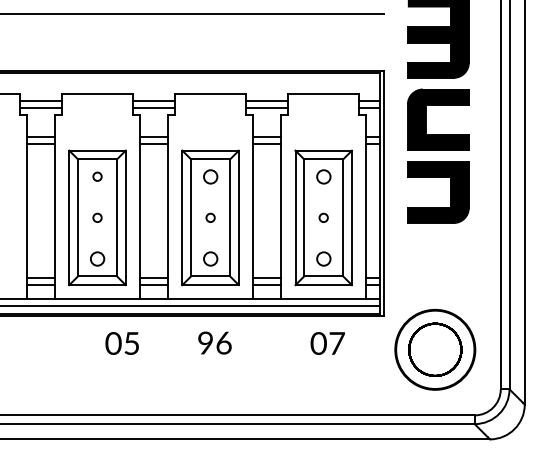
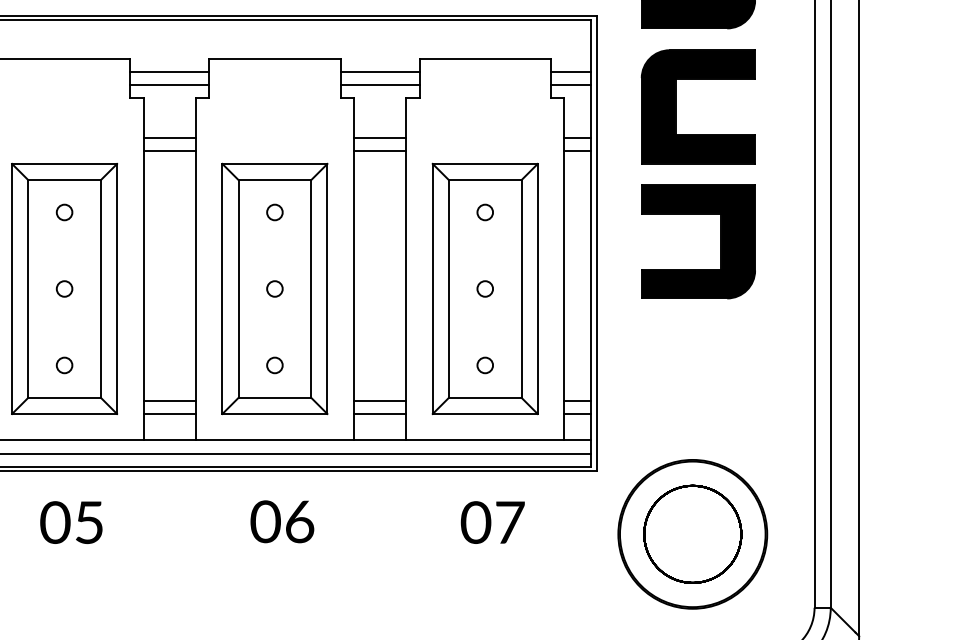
circle: (210, 176) -> (274, 211), size x0.62
circle: (323, 176) -> (484, 211), size x0.62
circle: (97, 258) -> (64, 364), size x0.62
circle: (210, 258) -> (274, 364), size x0.62
circle: (323, 258) -> (484, 364), size x0.62
text: (121, 343) -> (70, 522), moved
text: (205, 343) -> (265, 522), 96 -> 06

